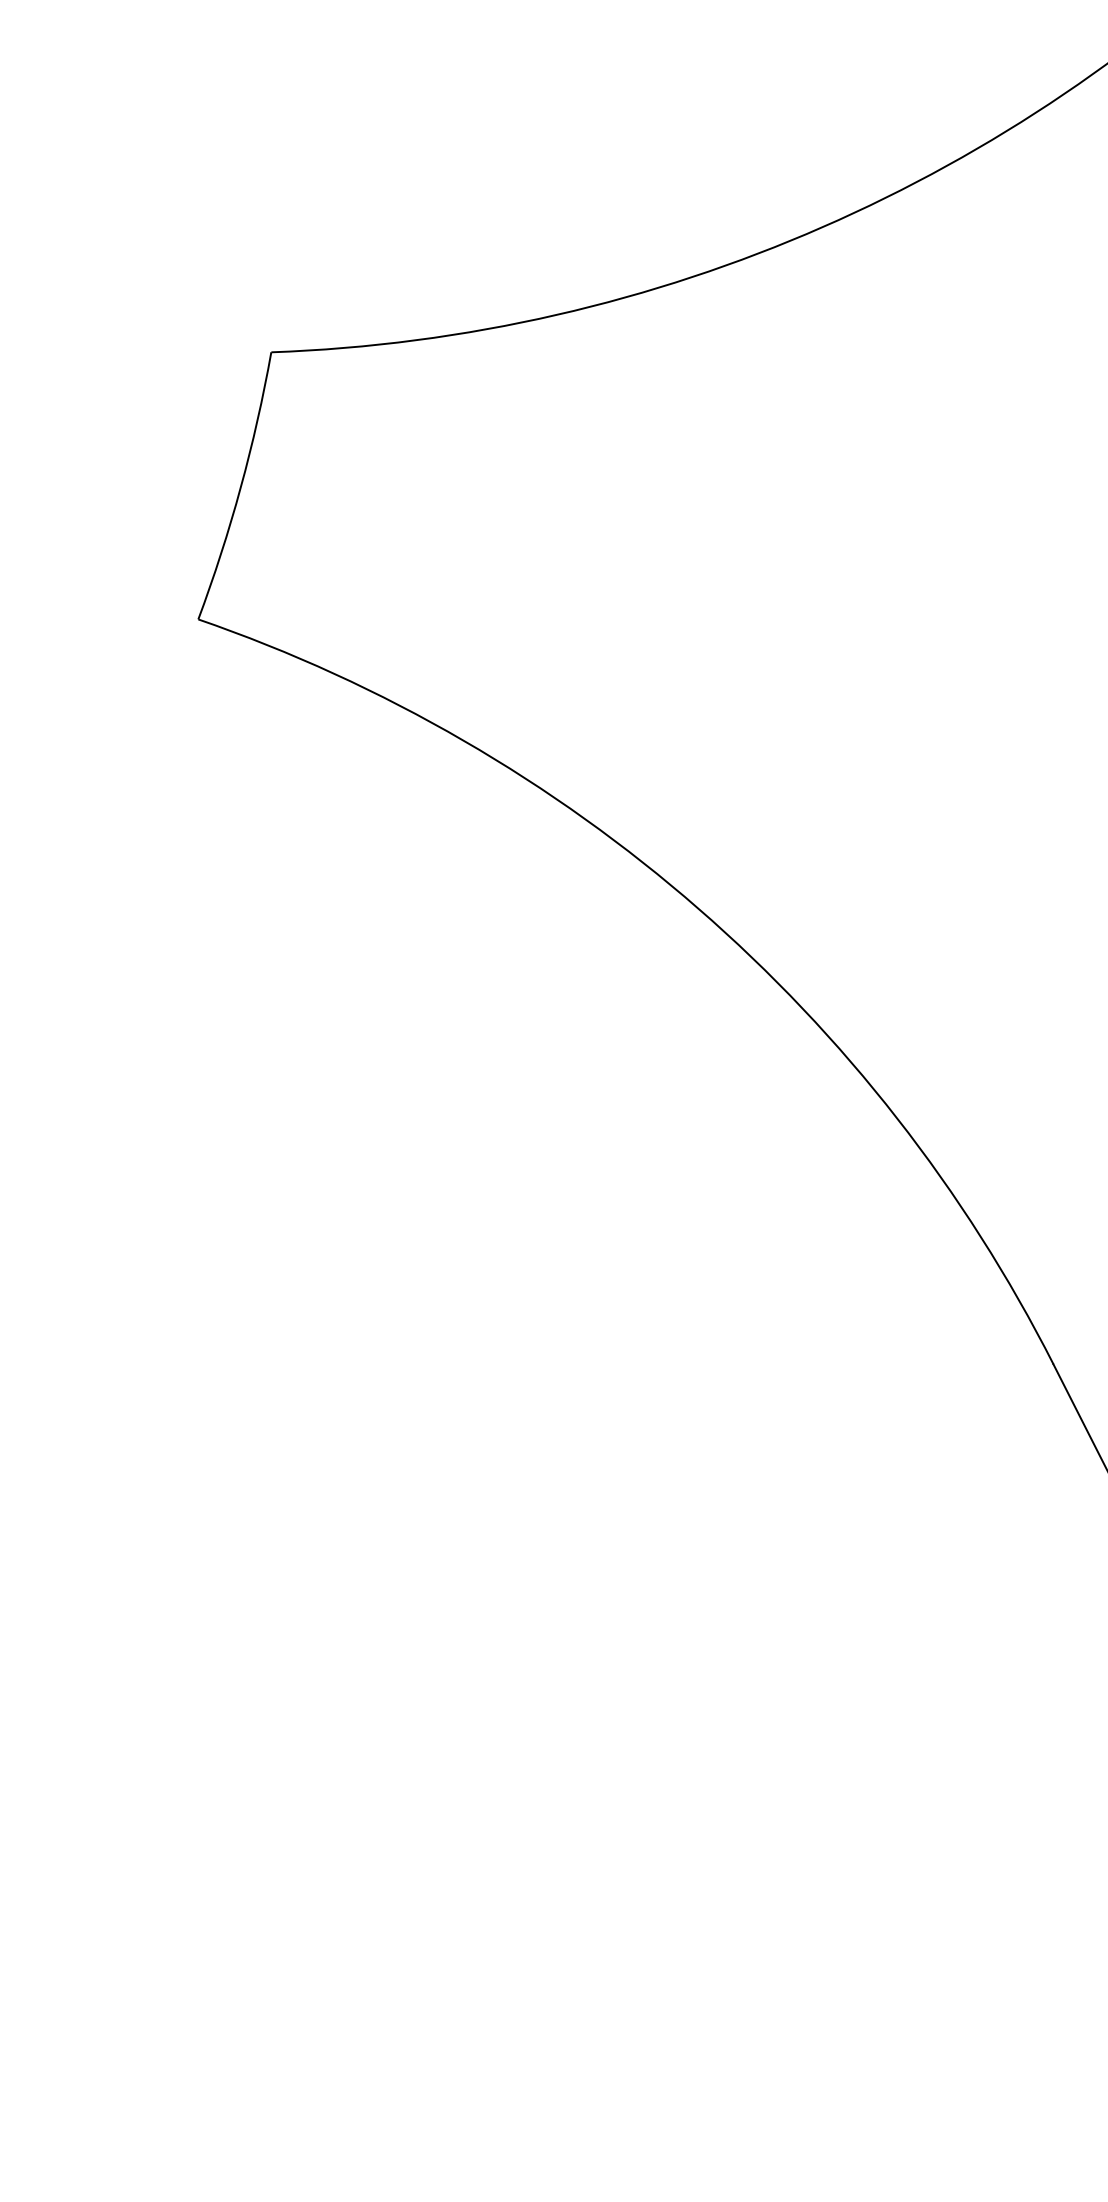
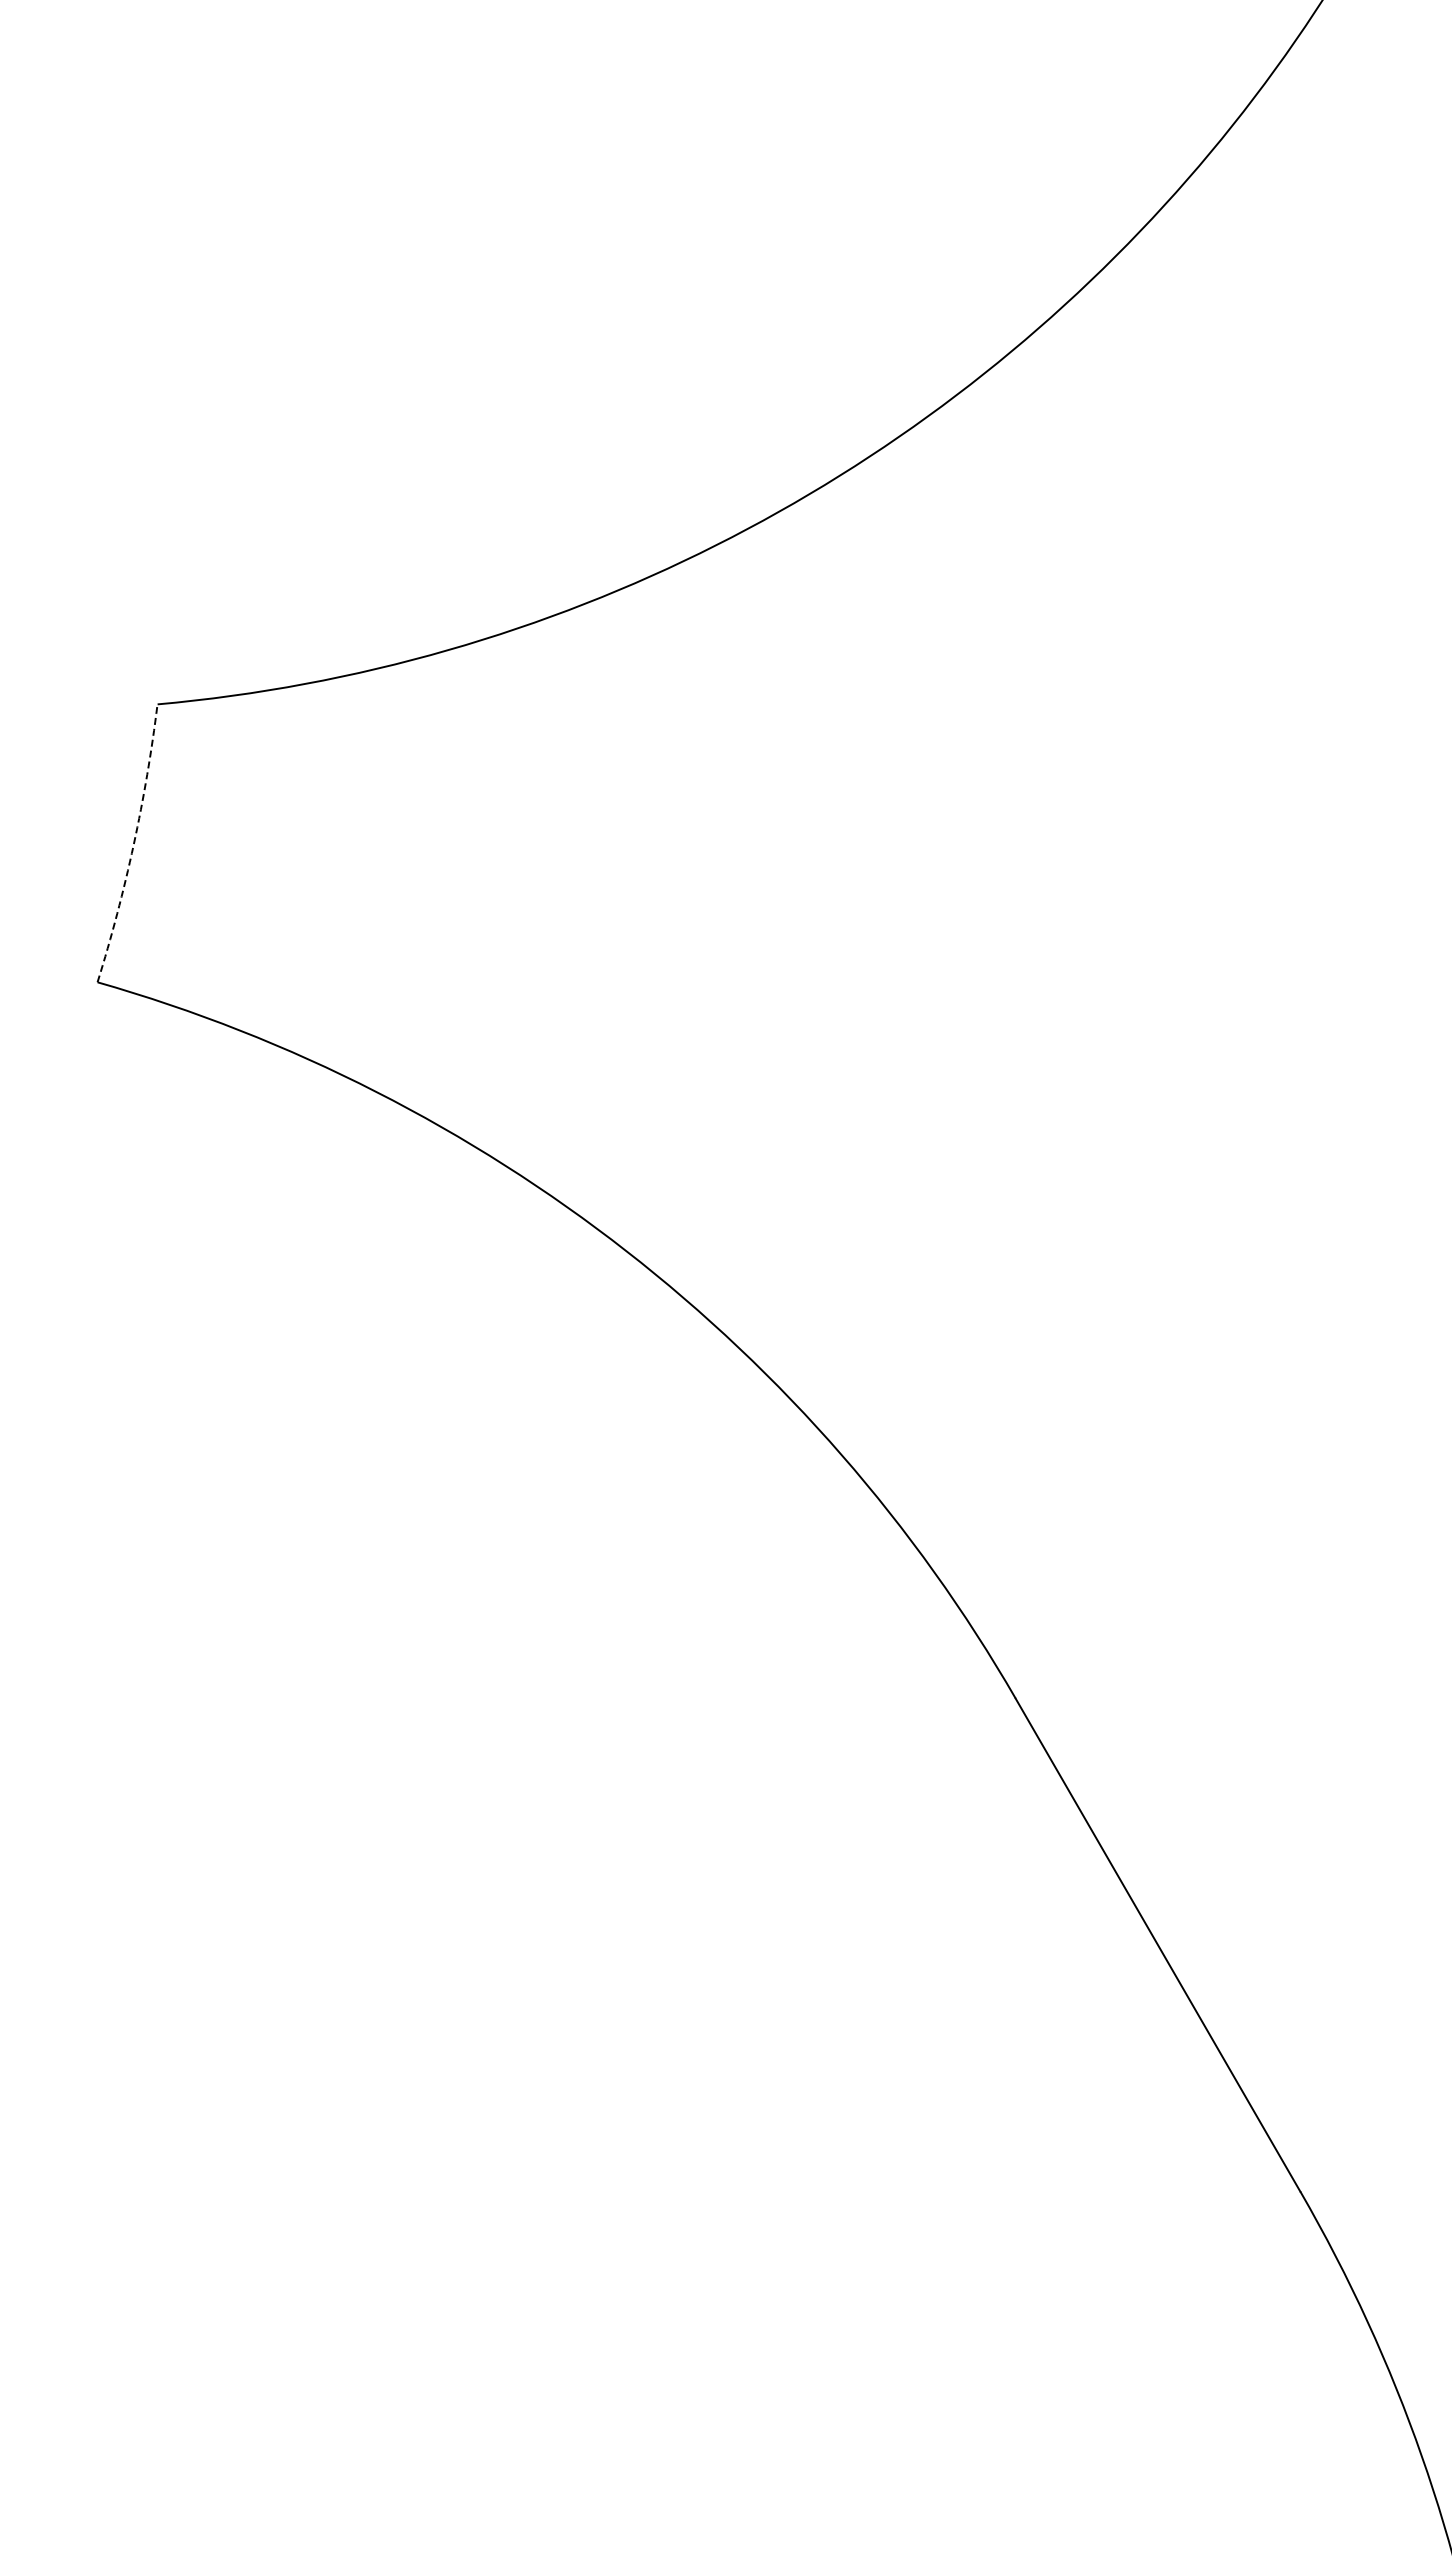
arc: (240, 487) -> (133, 844), solid -> dashed

